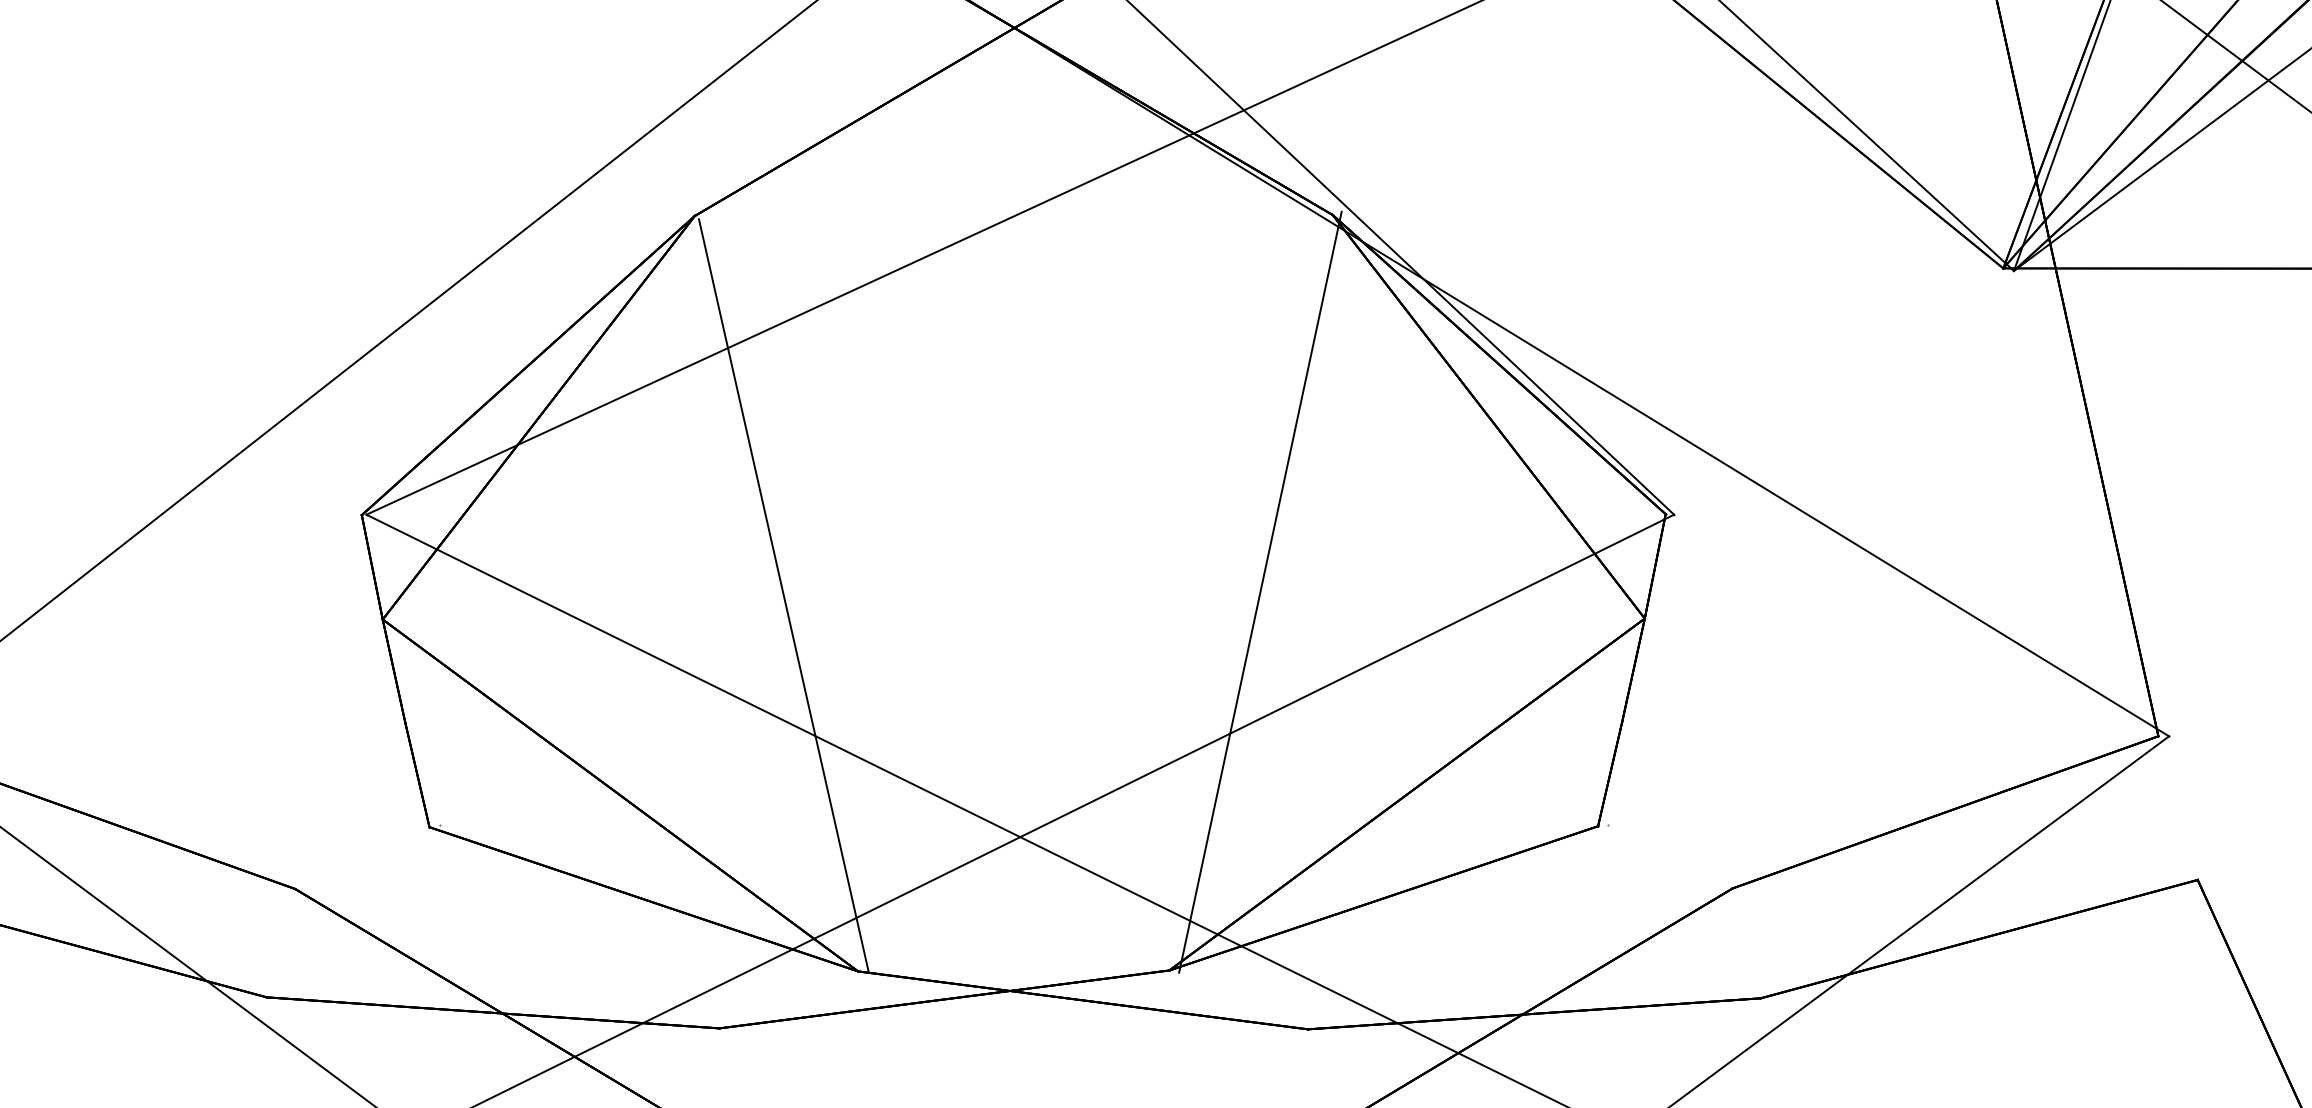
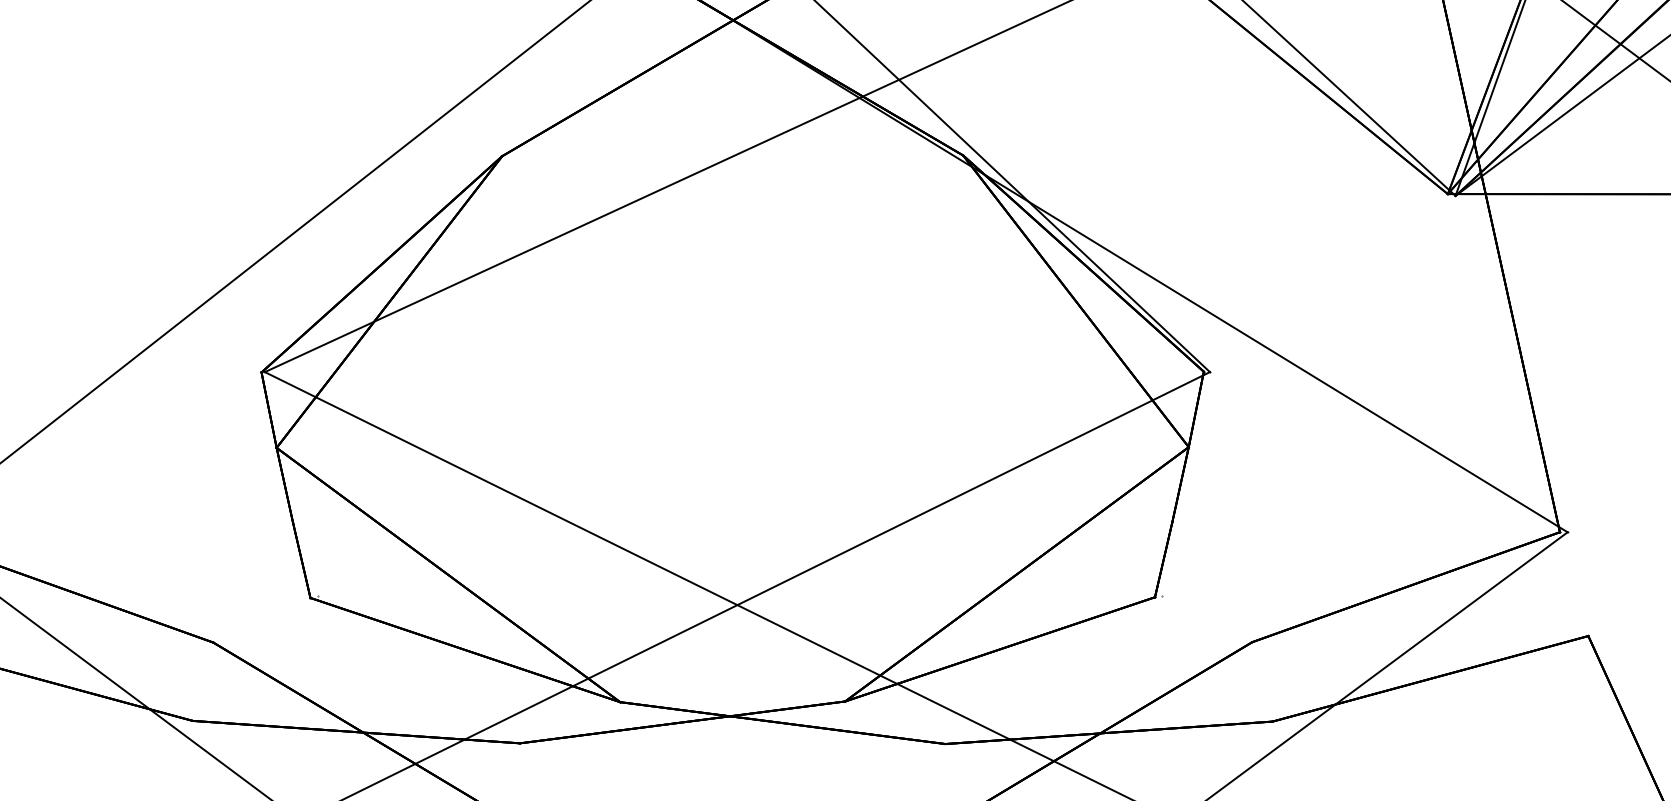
line: (1260, 591) -> (911, 427), removed
line: (783, 595) -> (566, 430), removed

